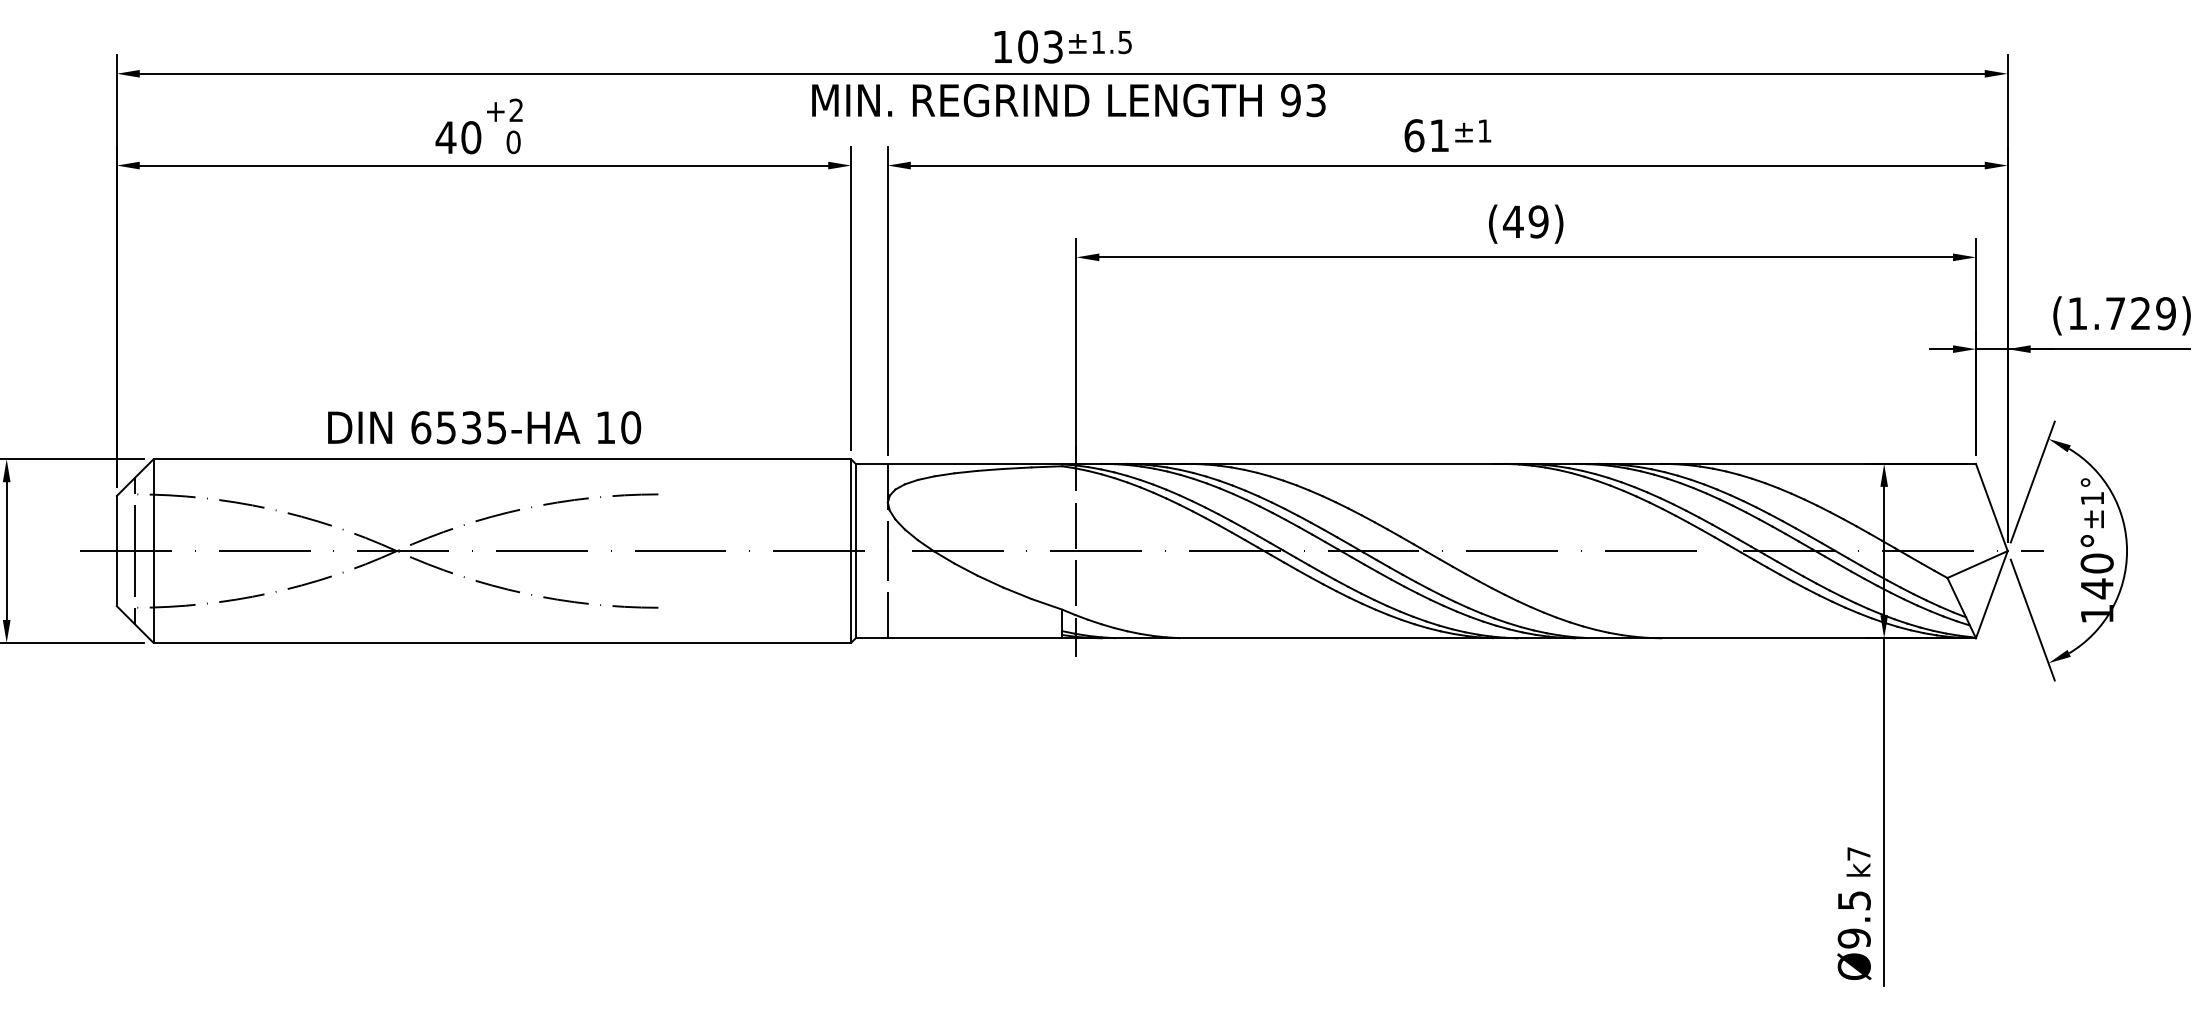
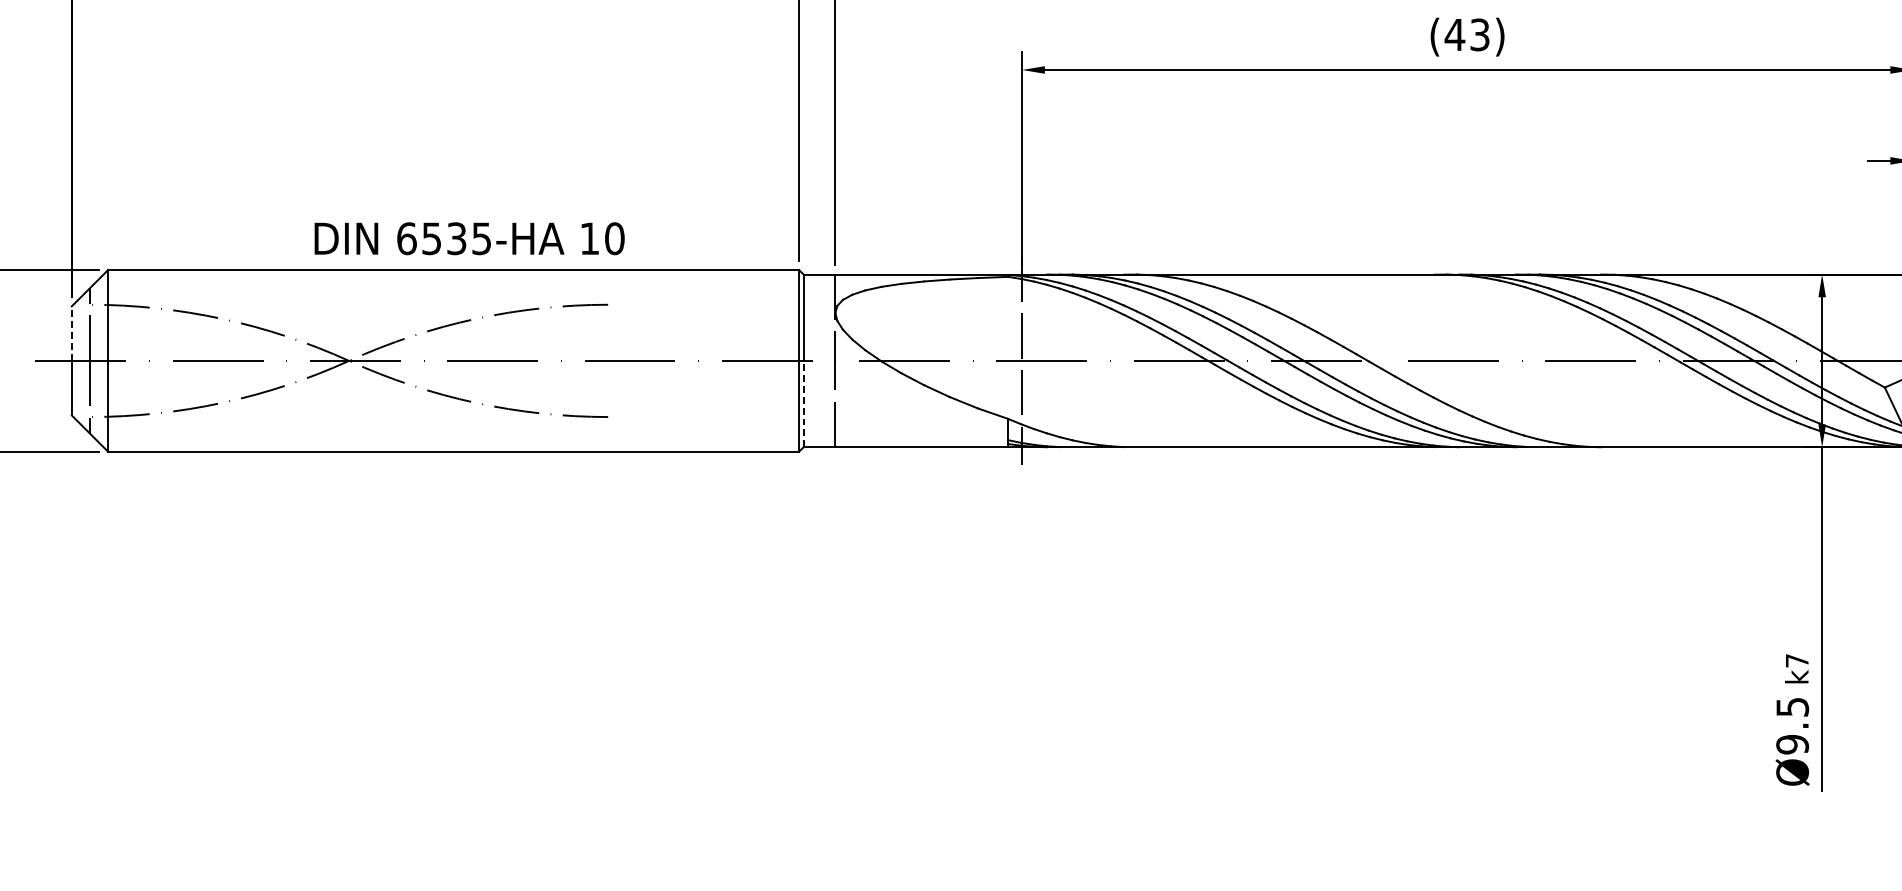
text: (1538, 221) -> (1479, 34), (49) -> (43)
text: (484, 427) -> (469, 238), moved
line: (116, 523) -> (71, 333), solid -> dashed
line: (855, 594) -> (803, 403), solid -> dashed

